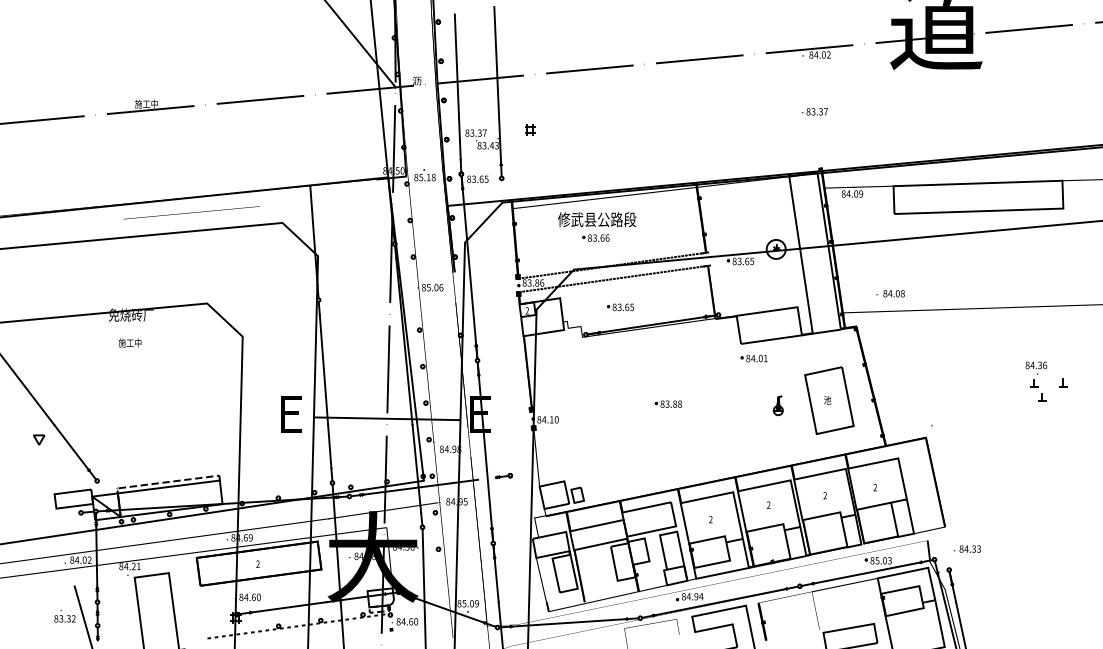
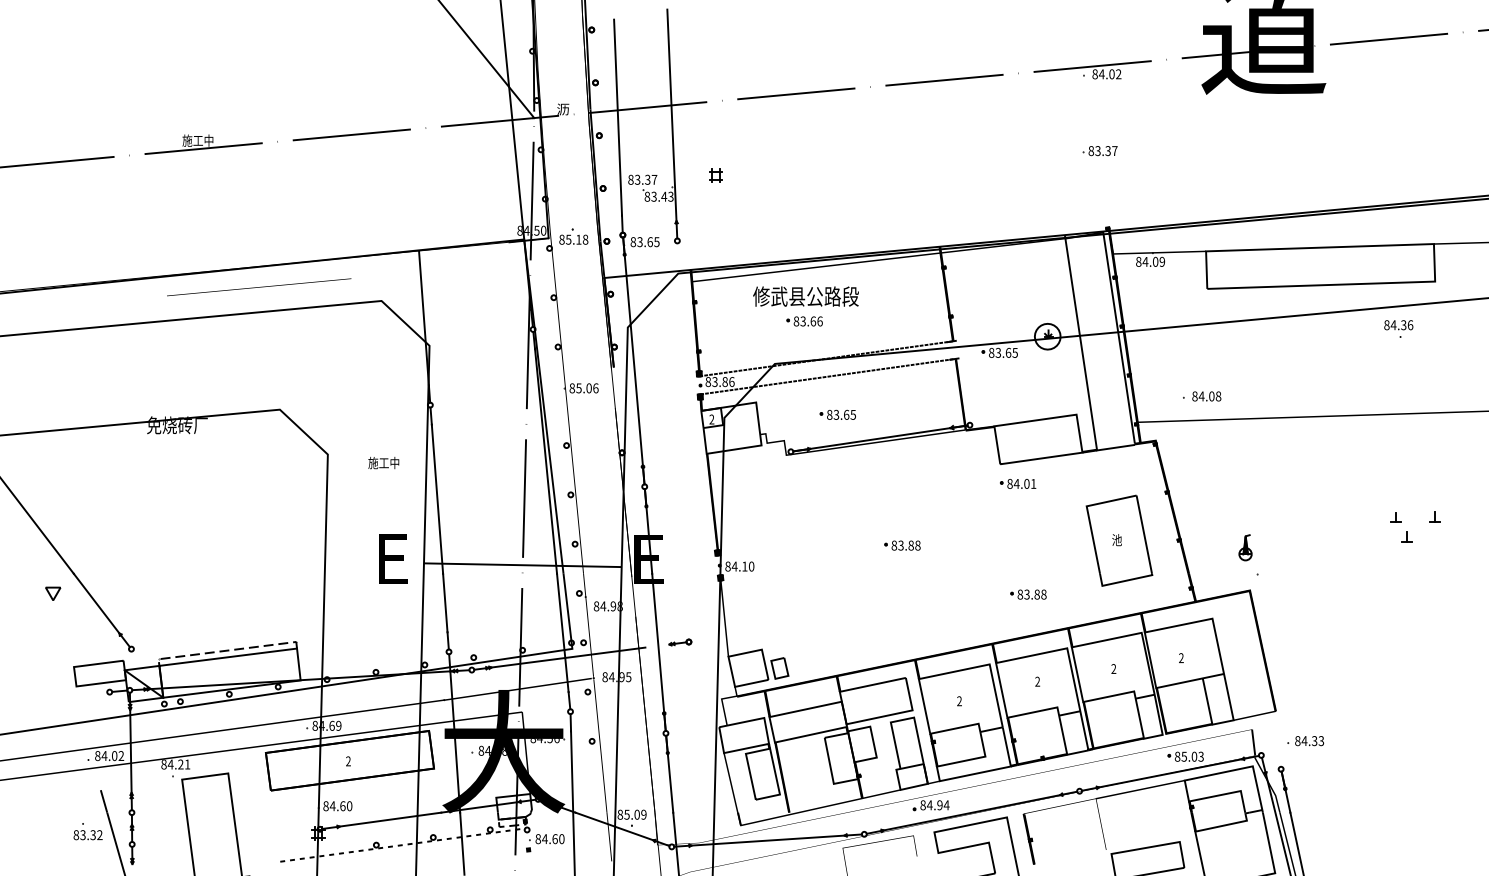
text: (129, 343) -> (383, 463), moved
text: (1036, 367) -> (1398, 328), moved
part: (778, 405) -> (1245, 547), moved
part: (761, 440) -> (1028, 594), added

